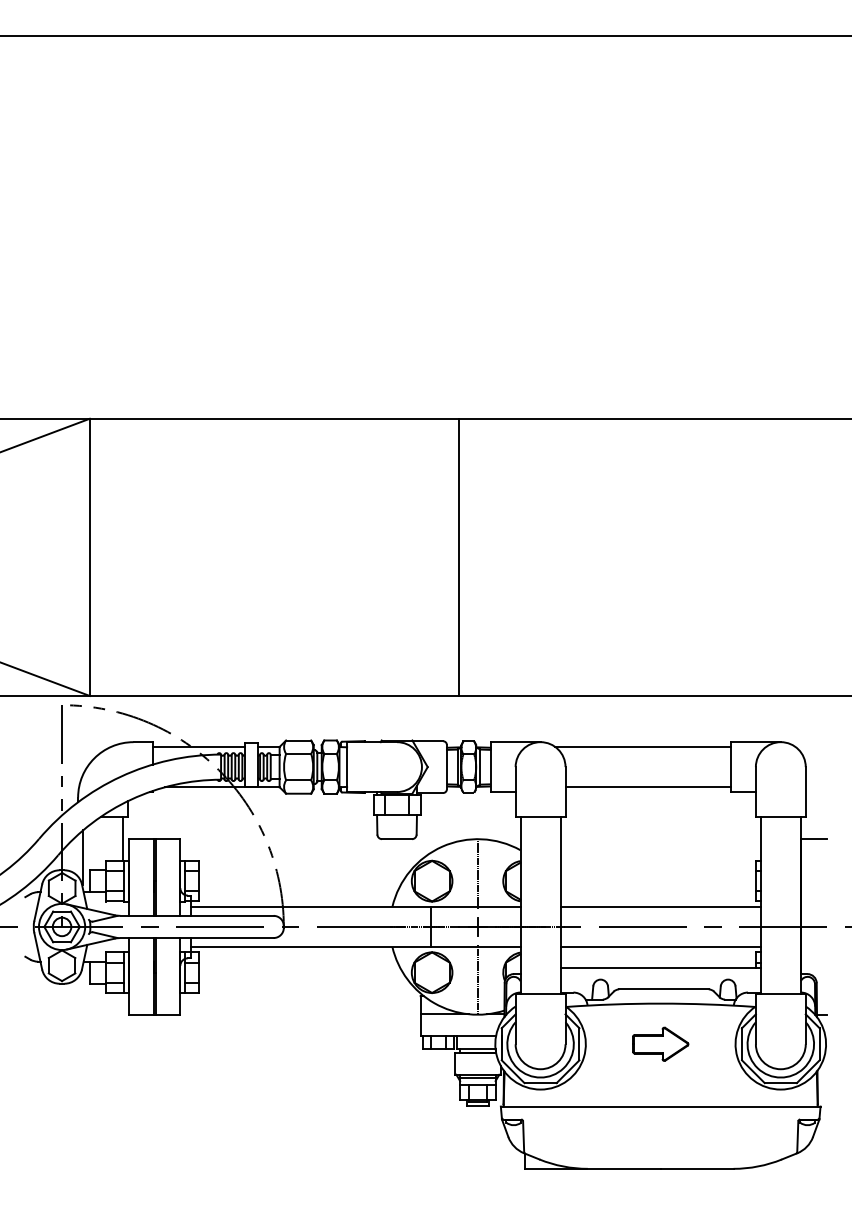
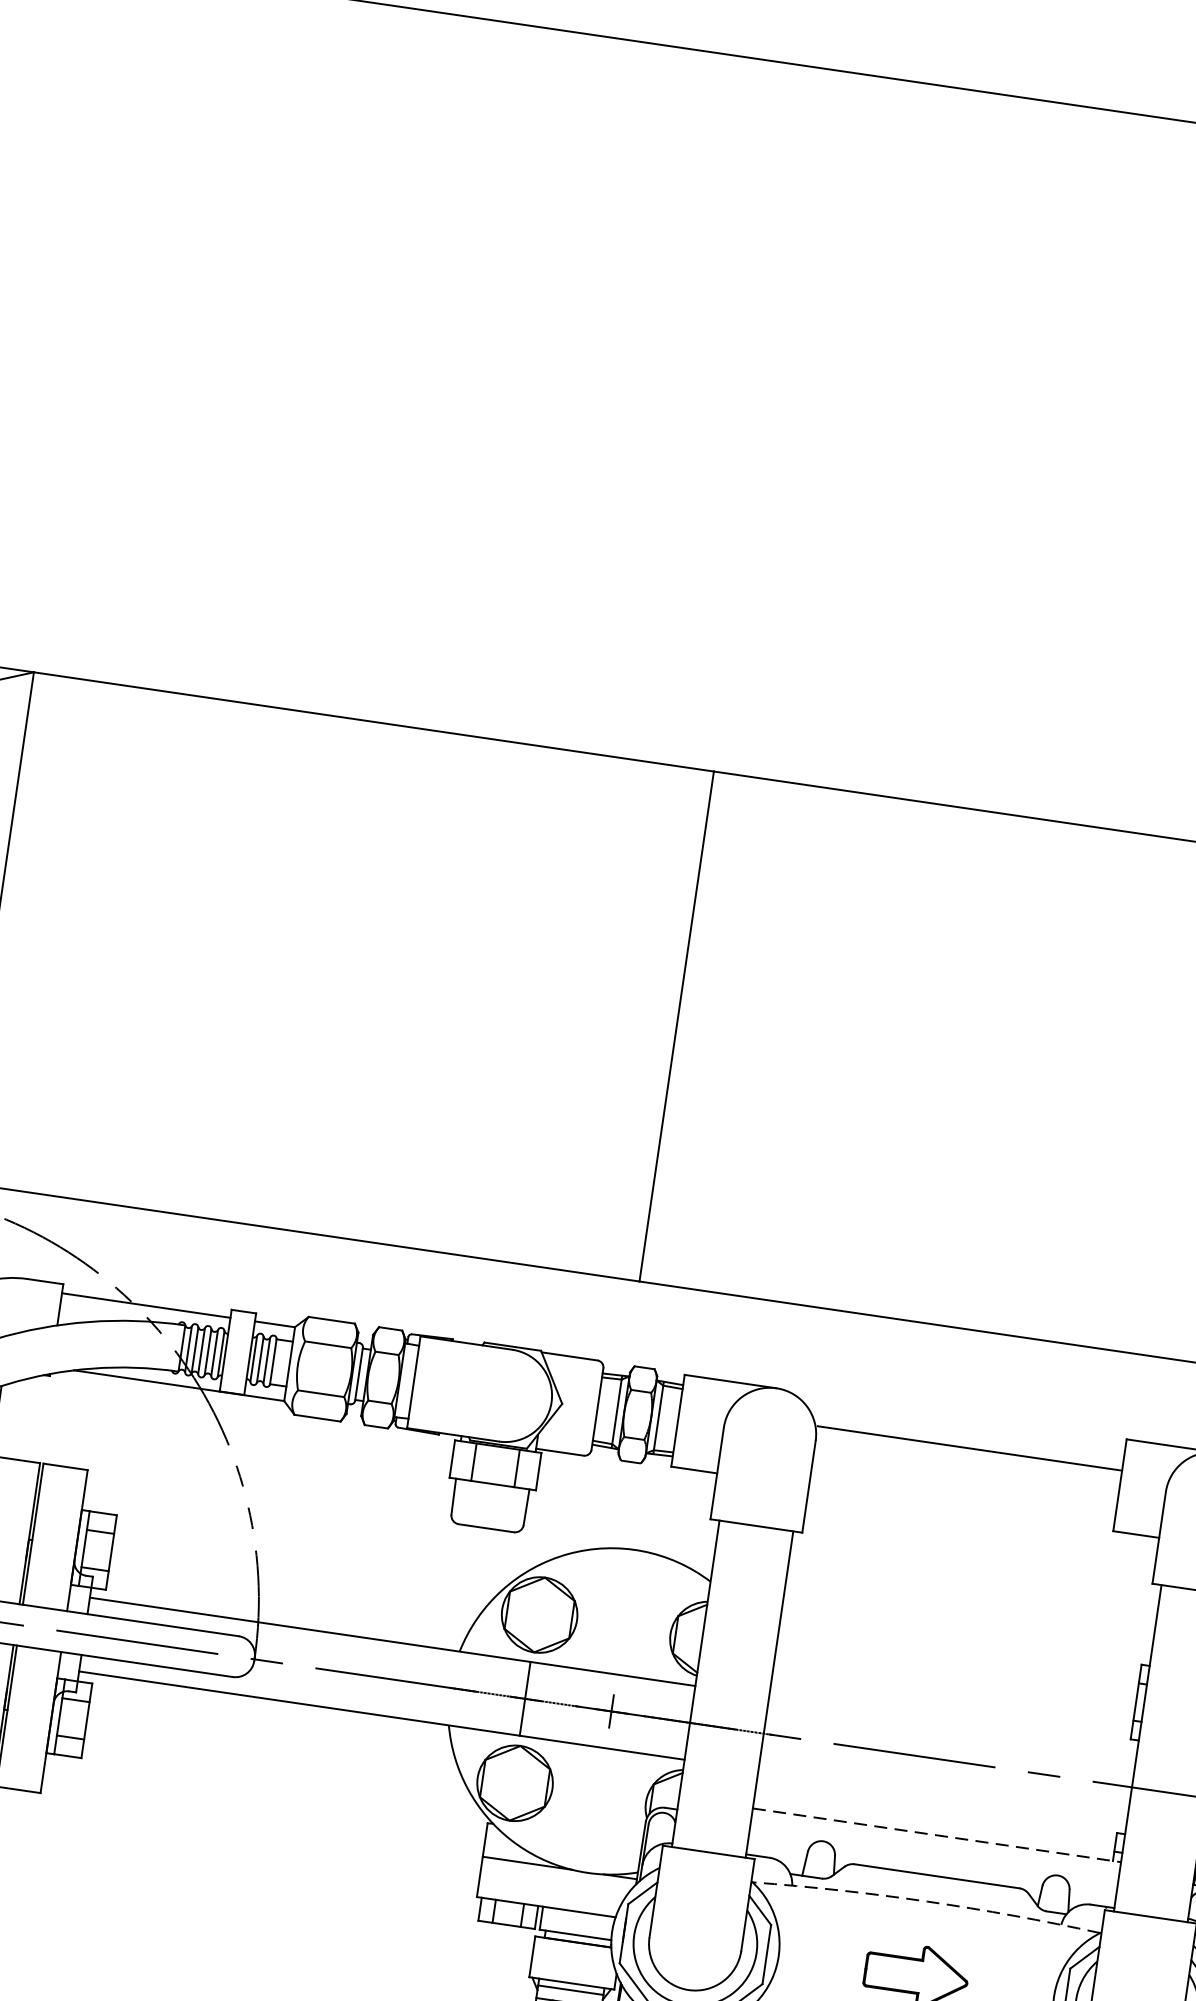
line: (642, 747) -> (962, 1425), removed
line: (647, 787) -> (968, 1448), moved
line: (477, 873) -> (625, 1612), removed
line: (660, 906) -> (953, 1722), removed
line: (660, 947) -> (942, 1798), removed
line: (661, 967) -> (938, 1835), solid -> dashed
line: (477, 979) -> (596, 1808), removed
arc: (660, 1003) -> (926, 1901), solid -> dashed

